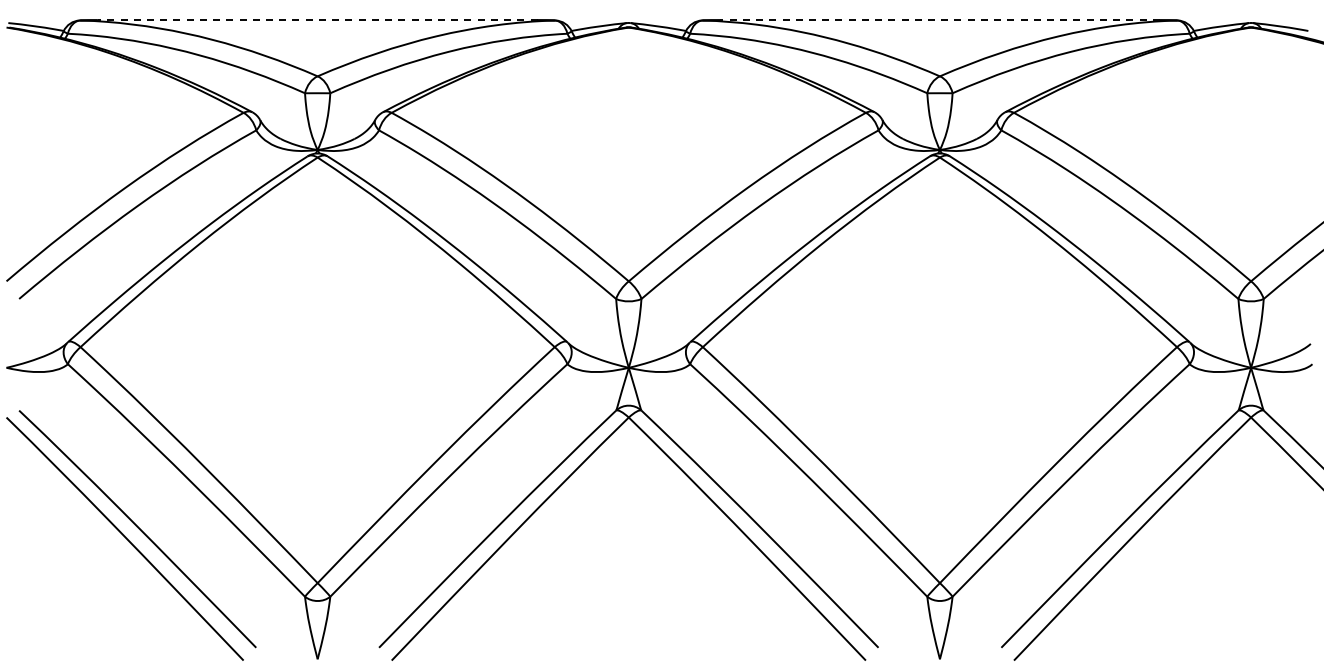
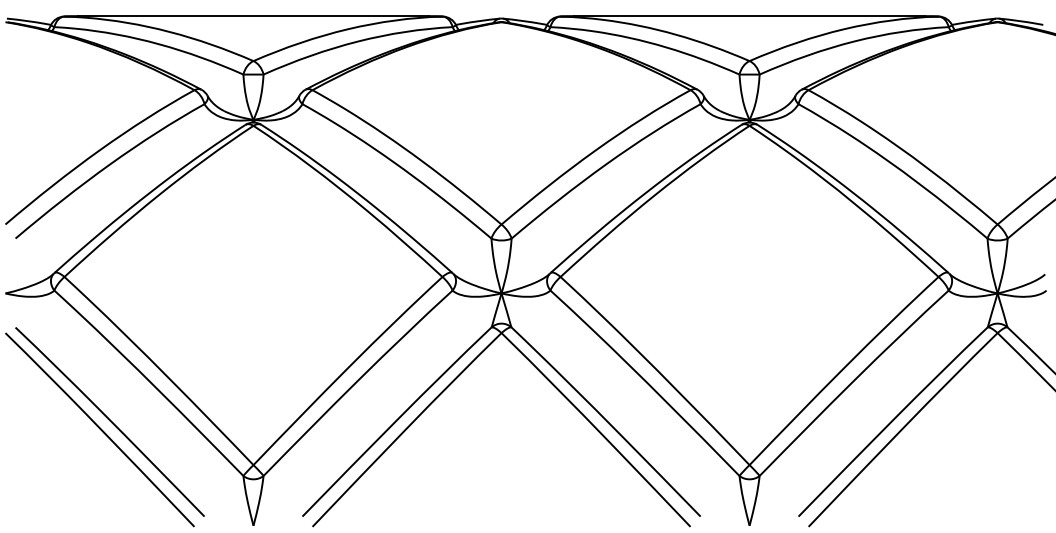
line: (317, 20) -> (253, 16), dashed -> solid
line: (939, 20) -> (749, 16), dashed -> solid

